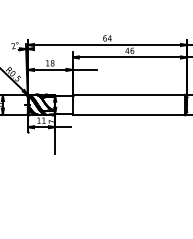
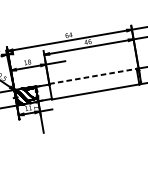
line: (129, 94) -> (93, 76), solid -> dashed

